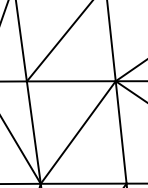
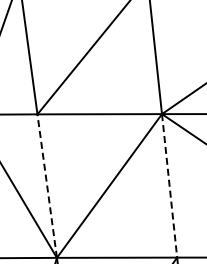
line: (34, 132) -> (47, 185), solid -> dashed
line: (121, 132) -> (169, 186), solid -> dashed

